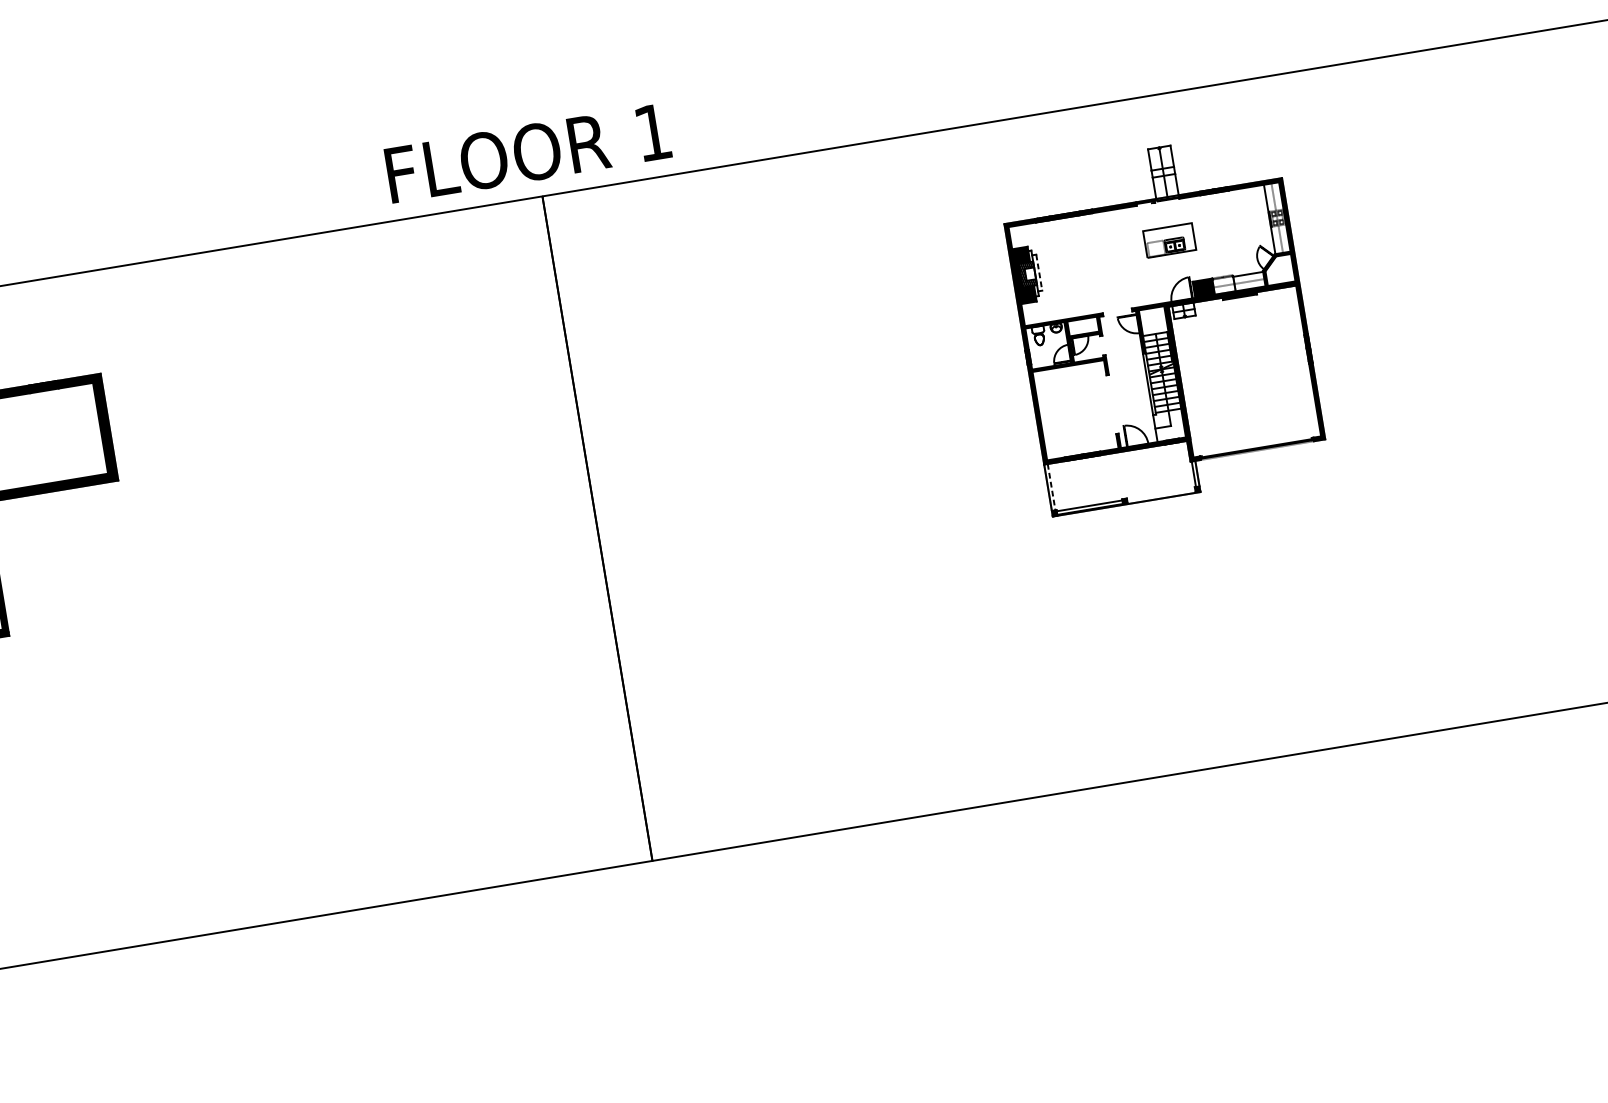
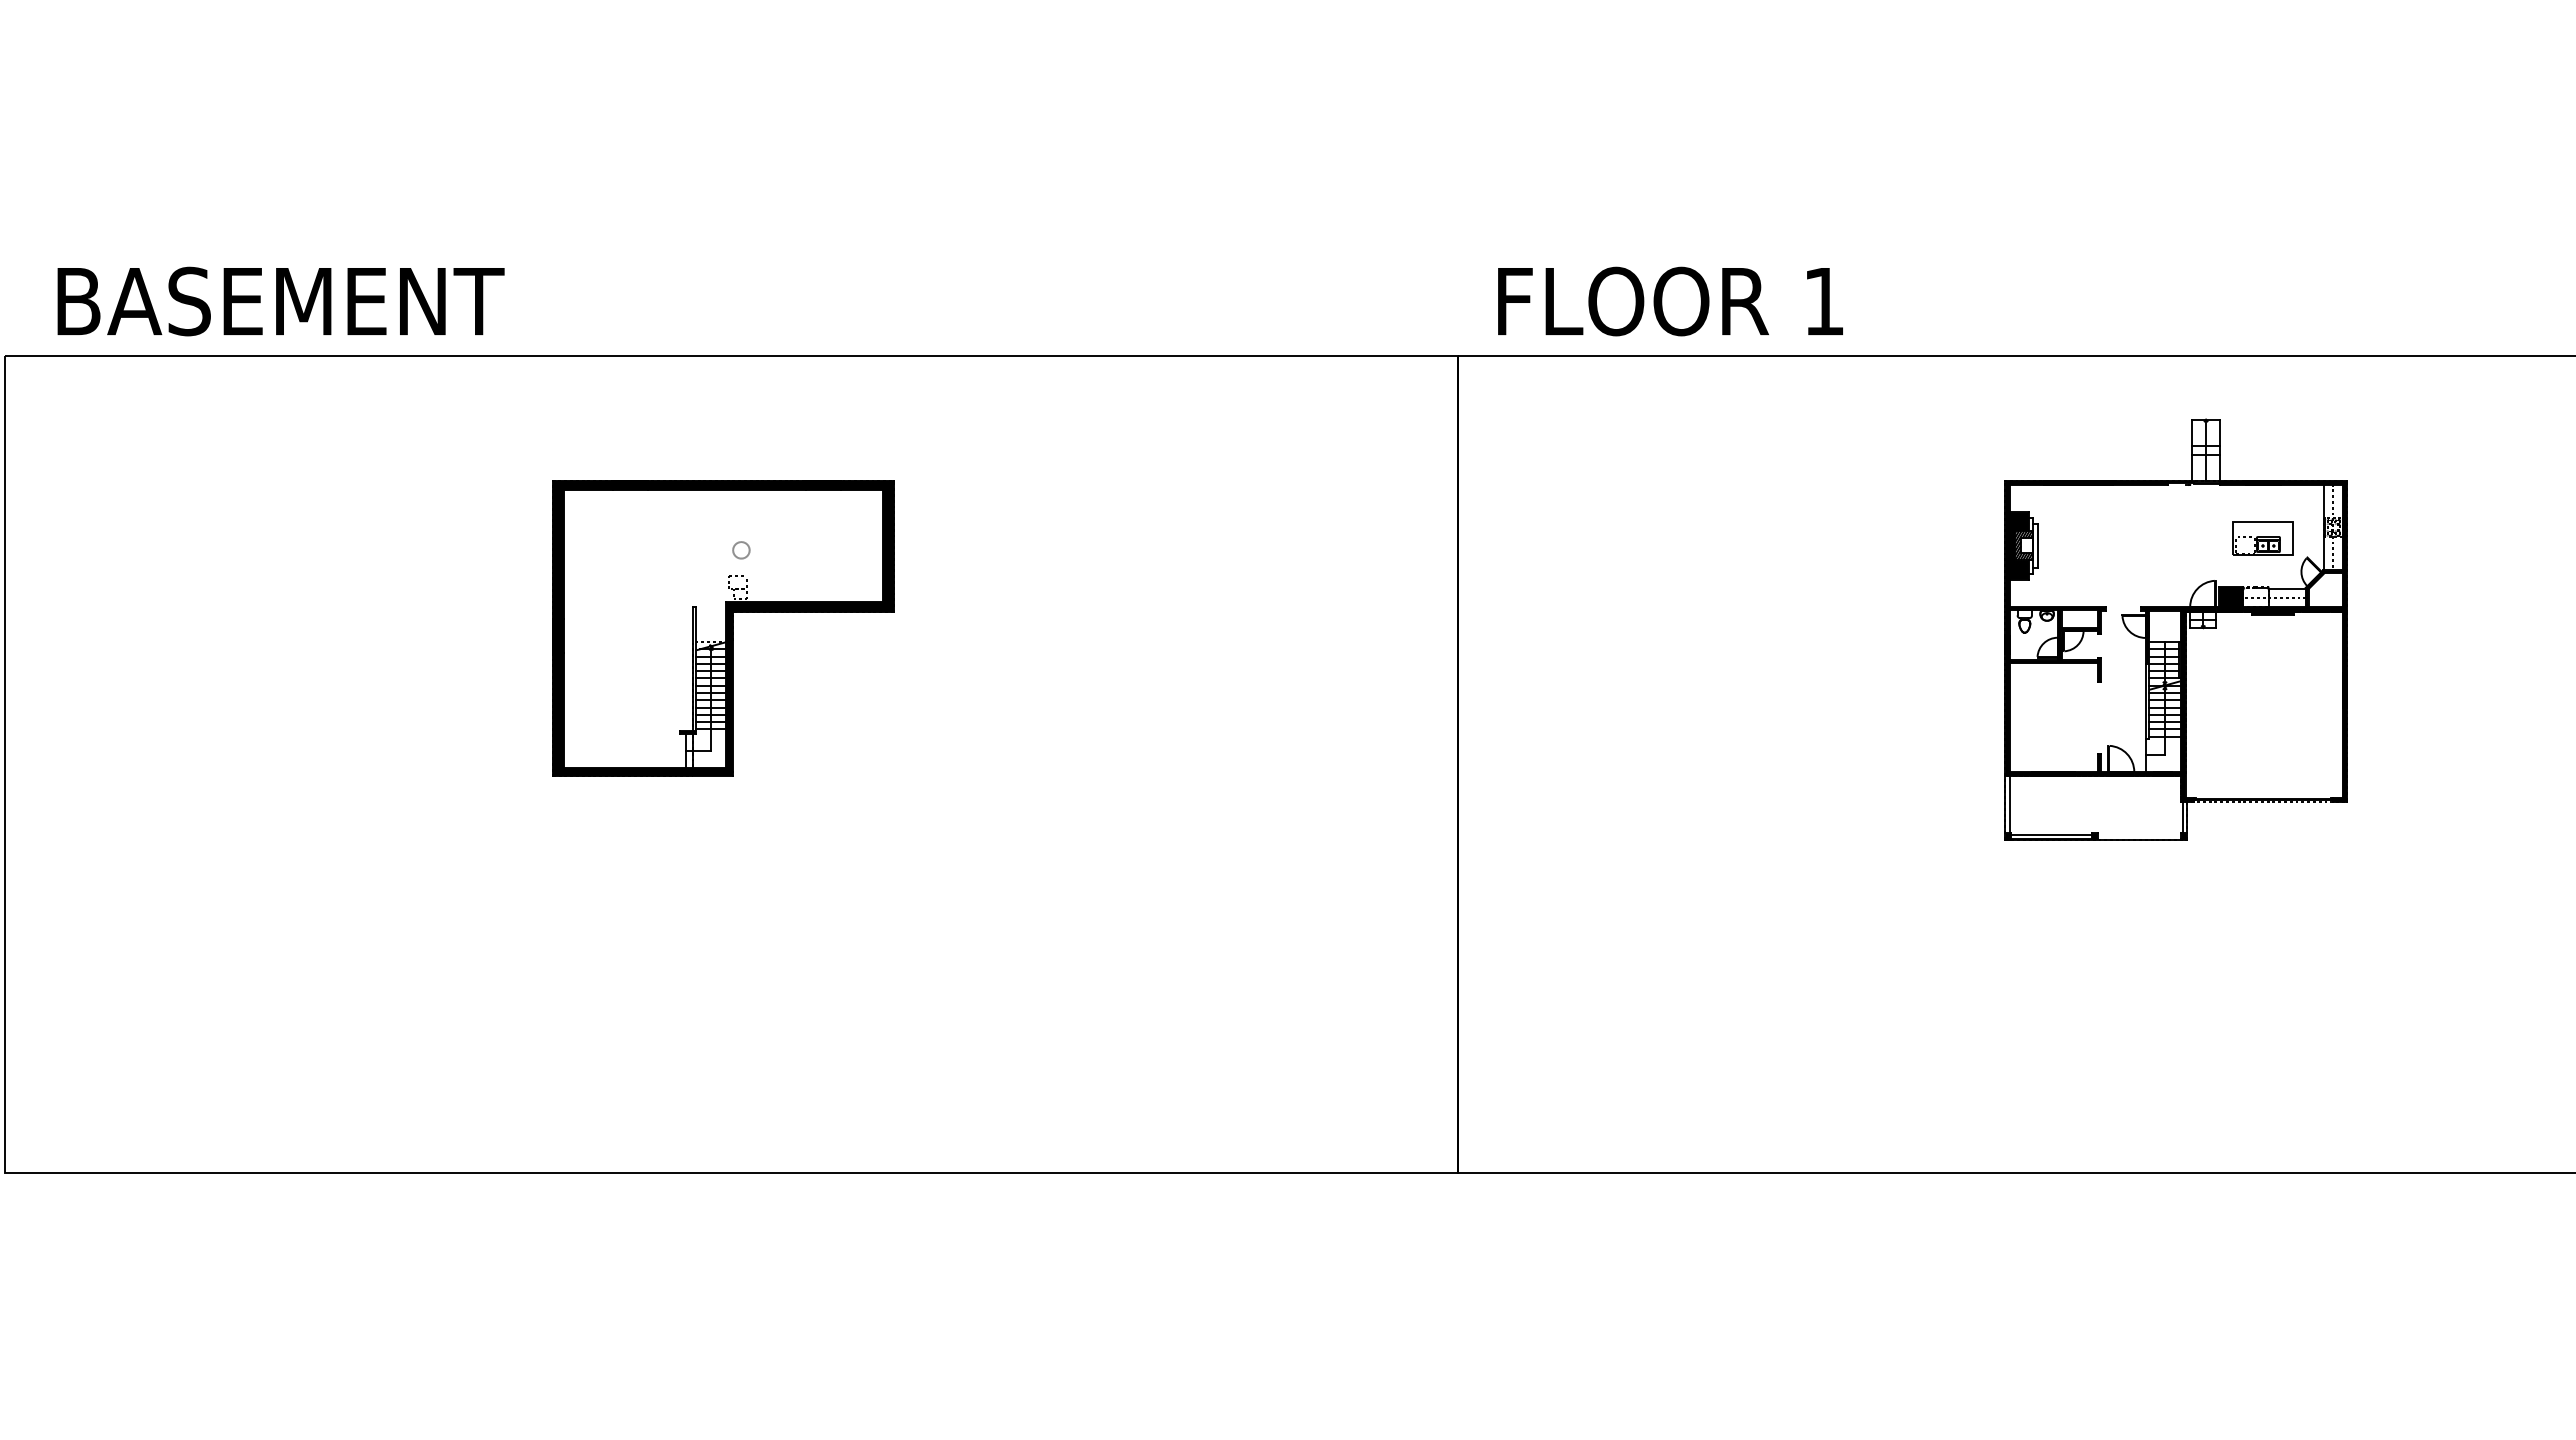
text: (528, 153) -> (1670, 301), moved
part: (1169, 240) -> (2262, 538), moved
line: (1039, 273) -> (2037, 546), dashed -> solid
line: (1051, 486) -> (2009, 804), dashed -> solid

